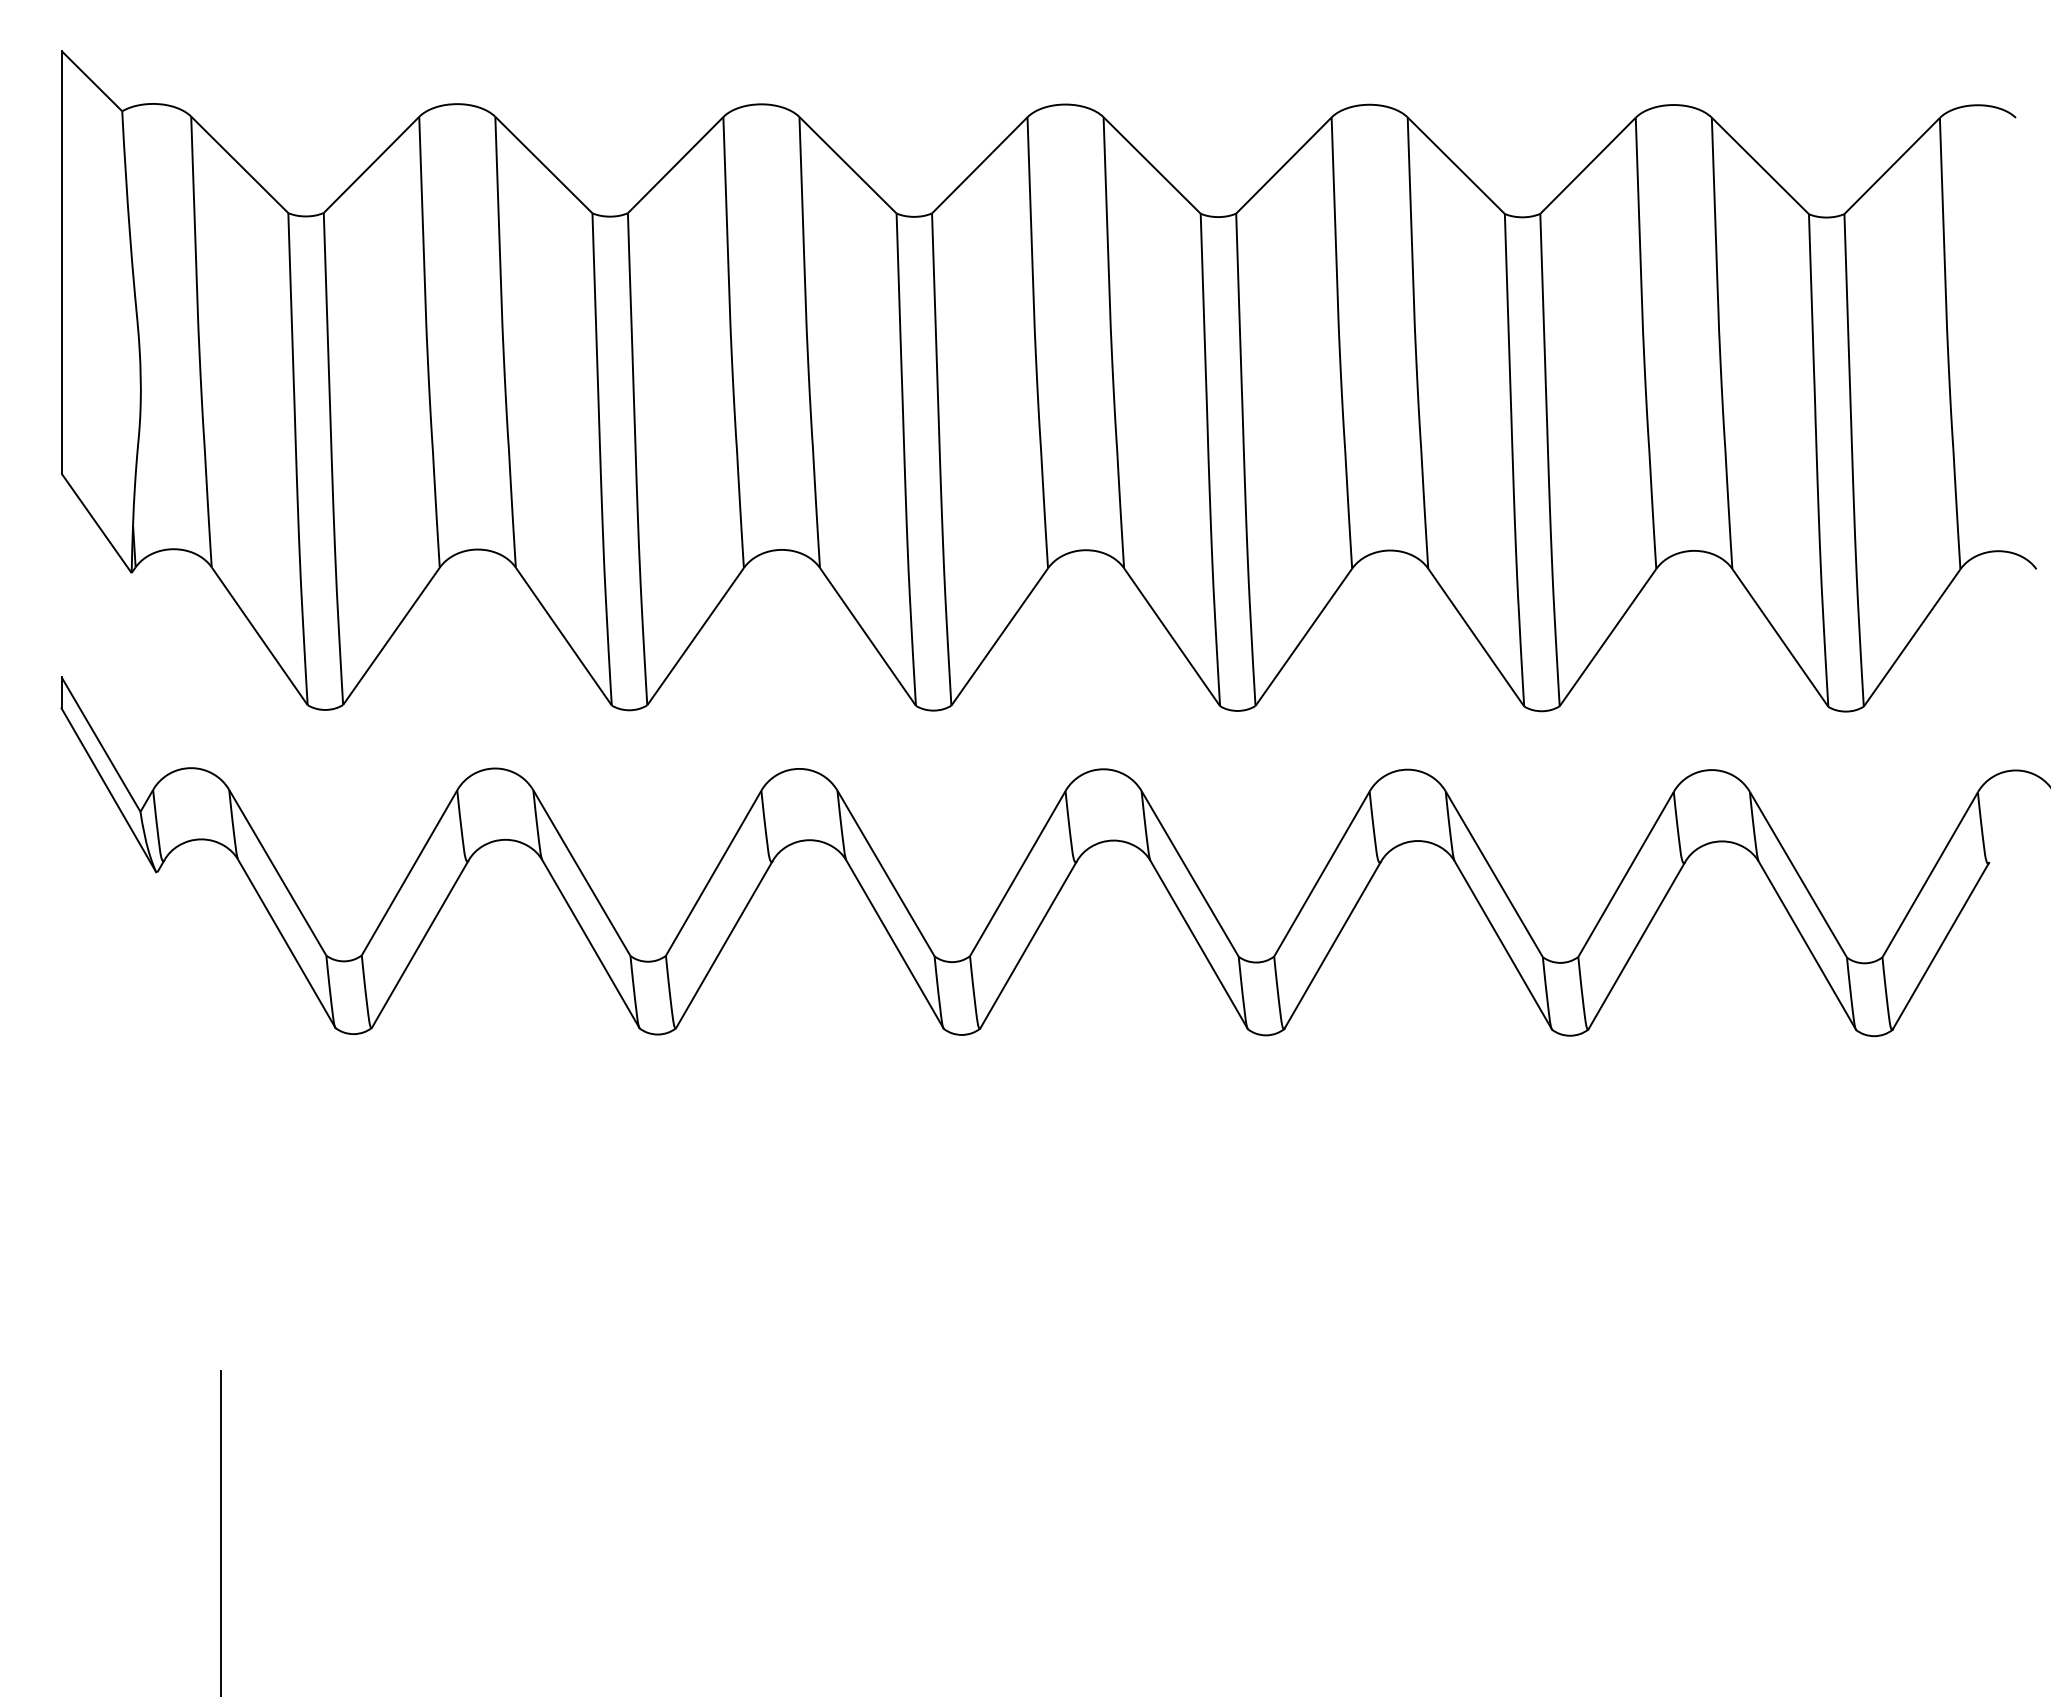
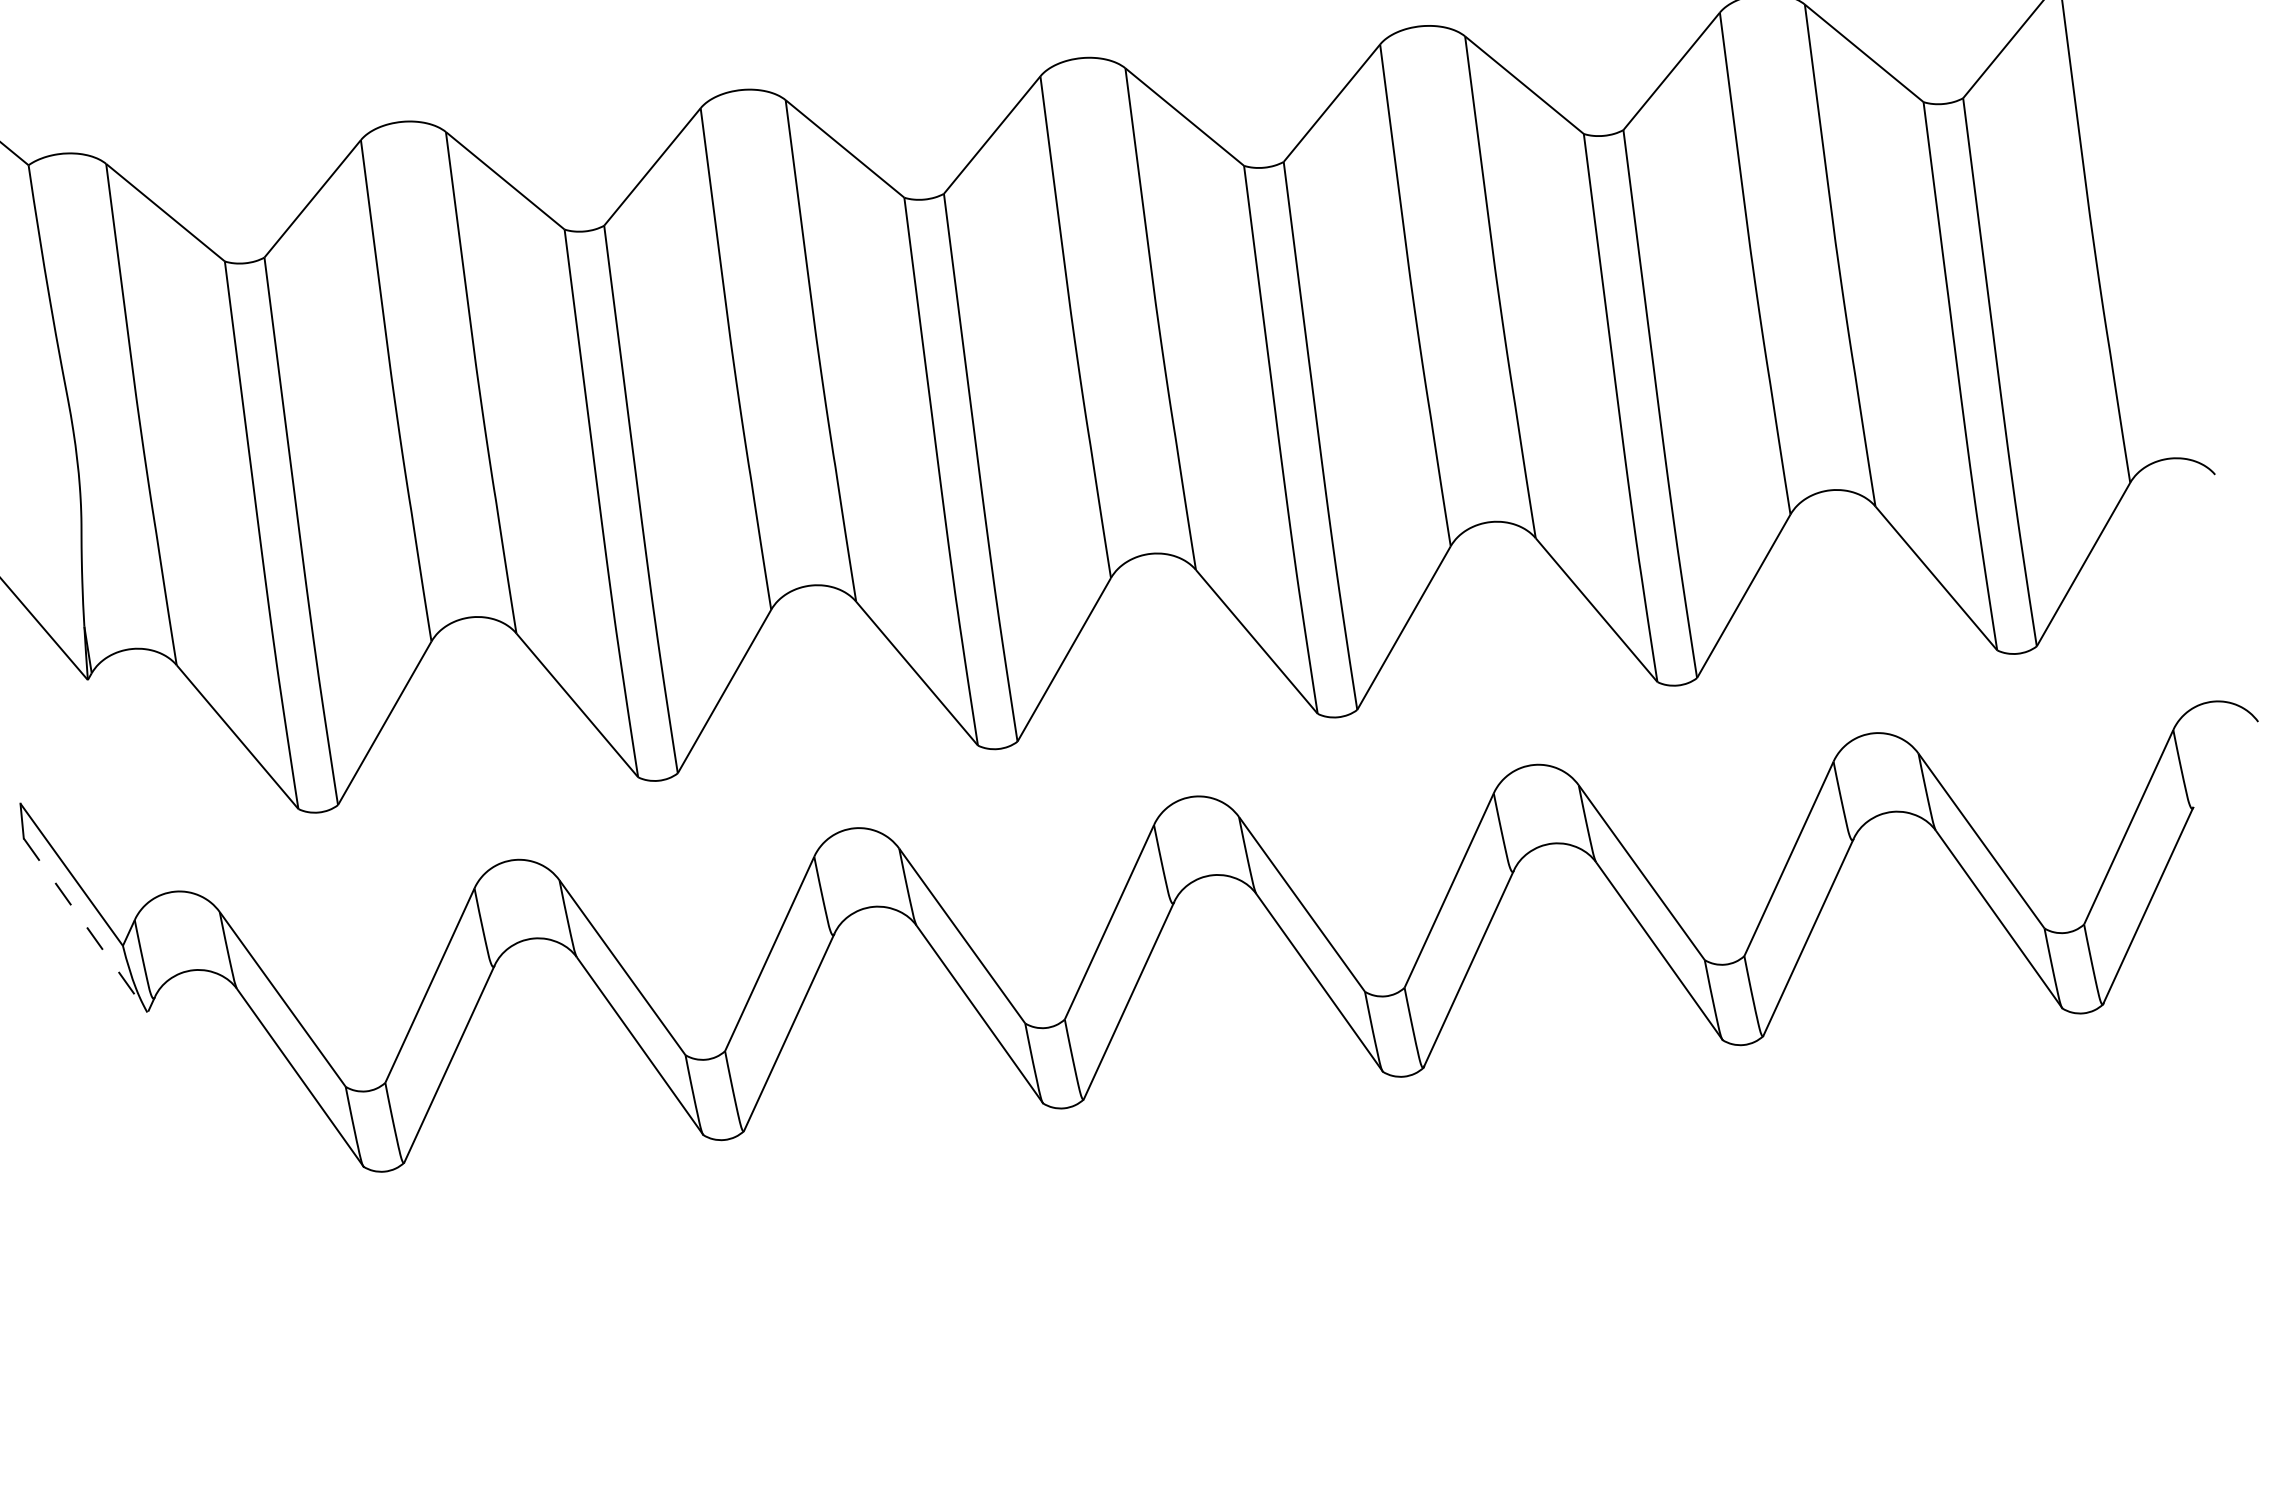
line: (109, 790) -> (86, 925), solid -> dashed

